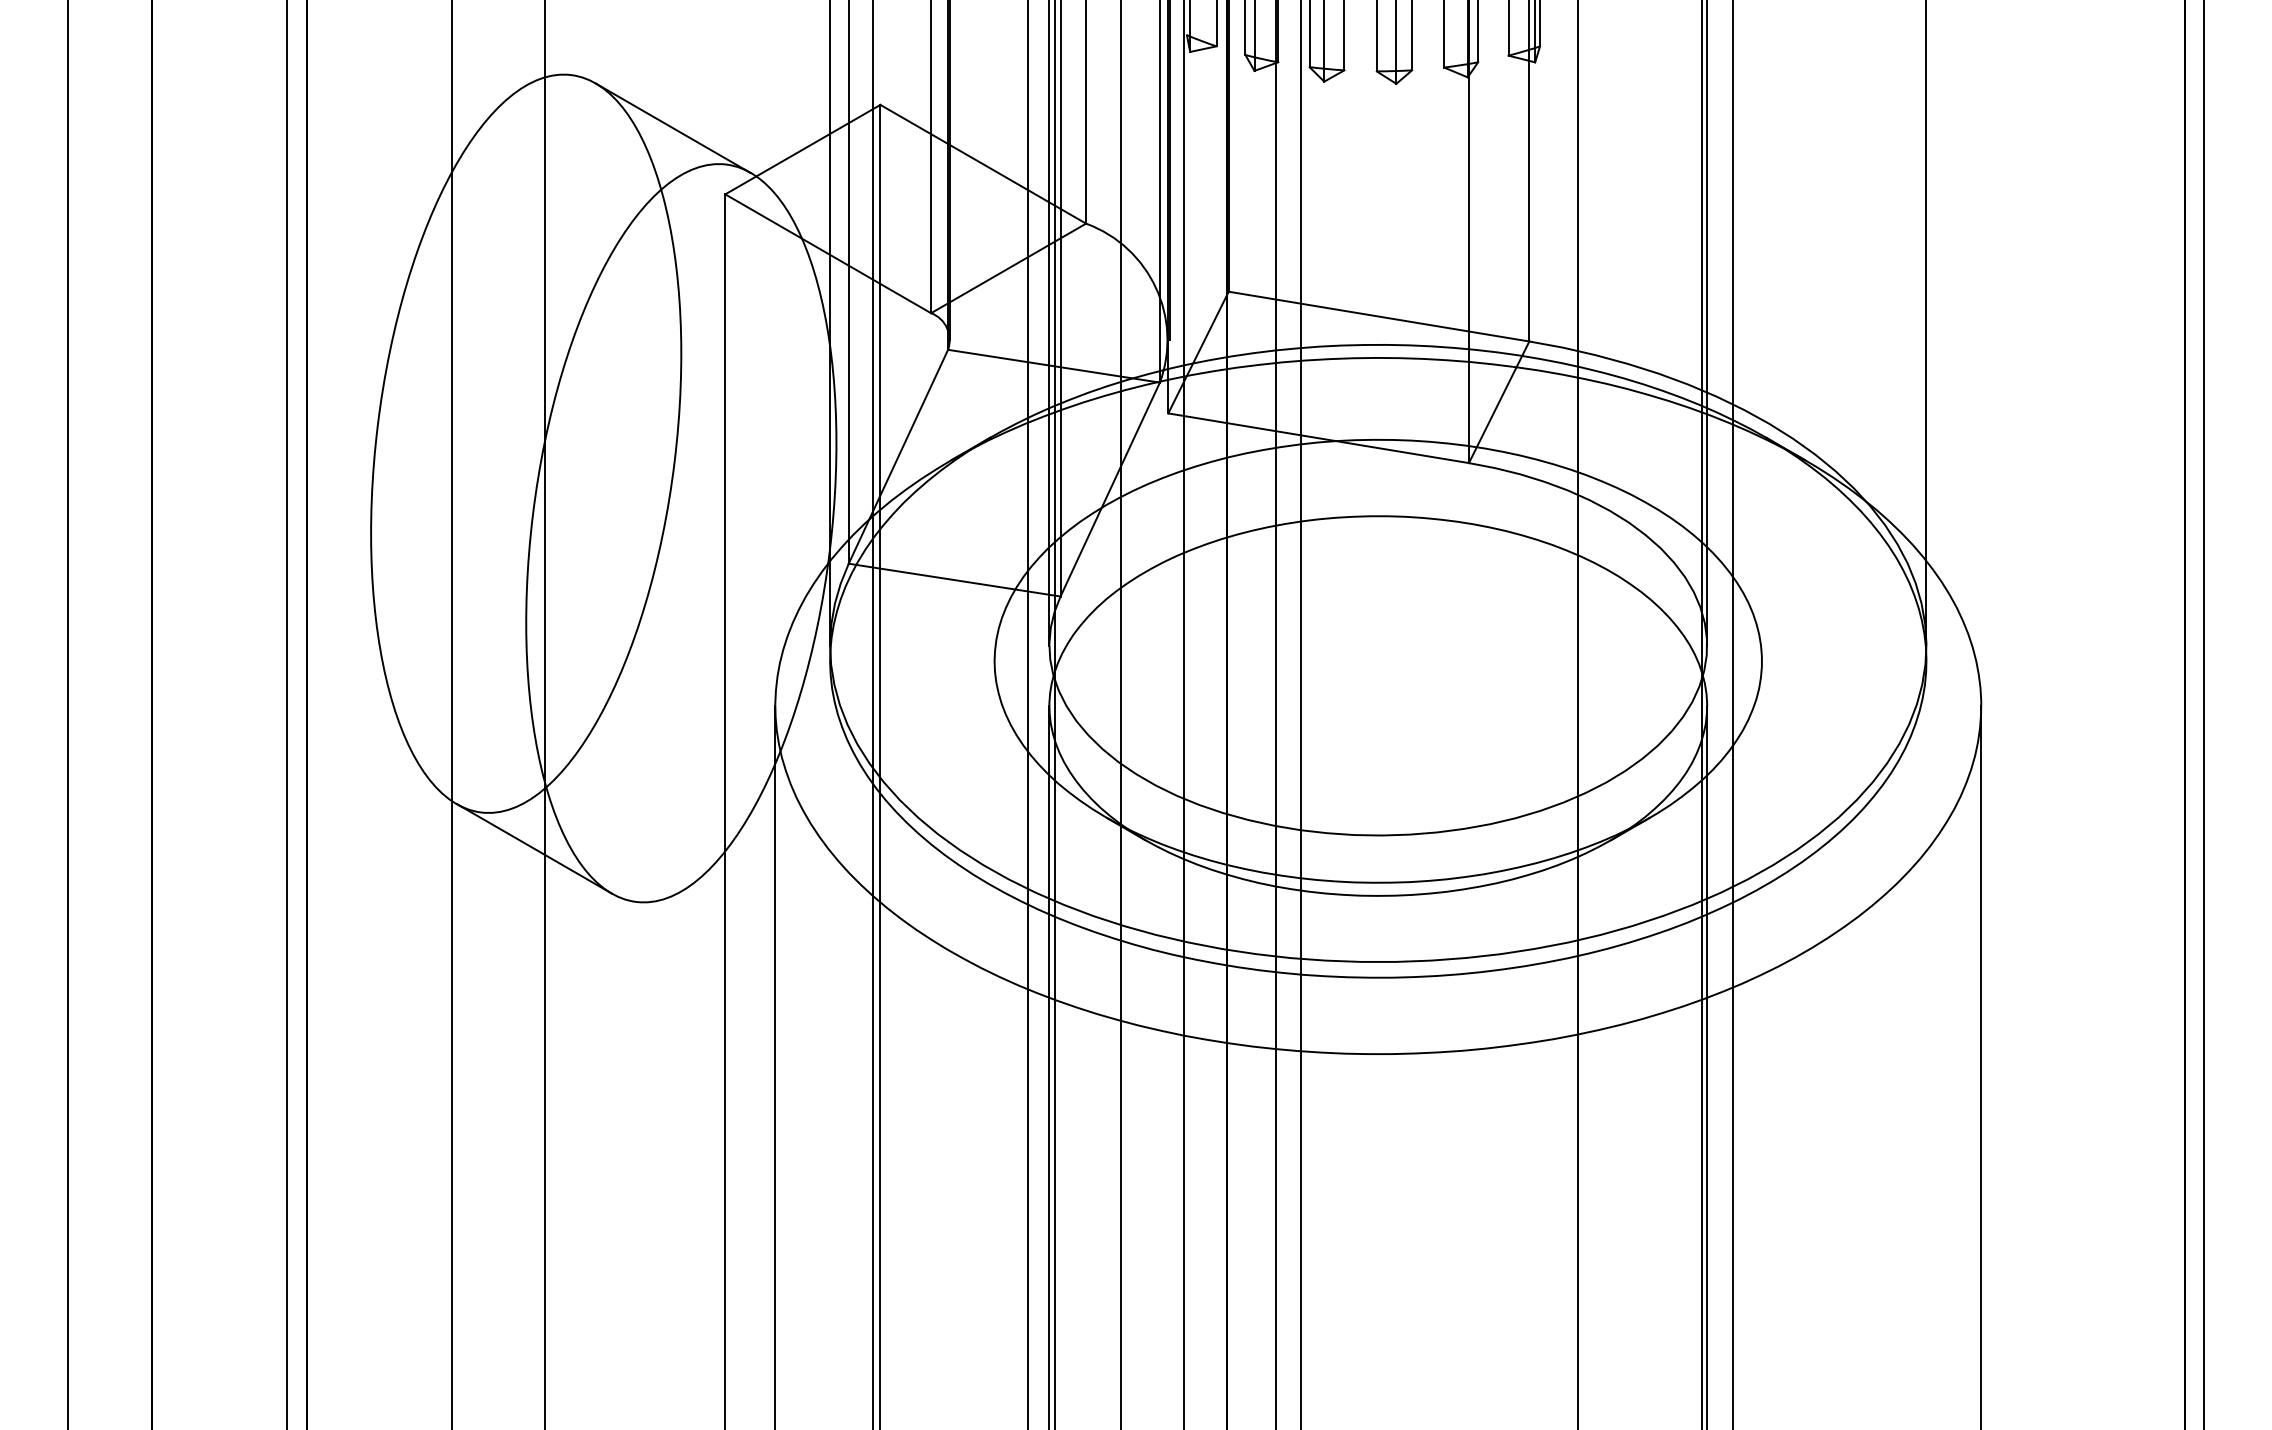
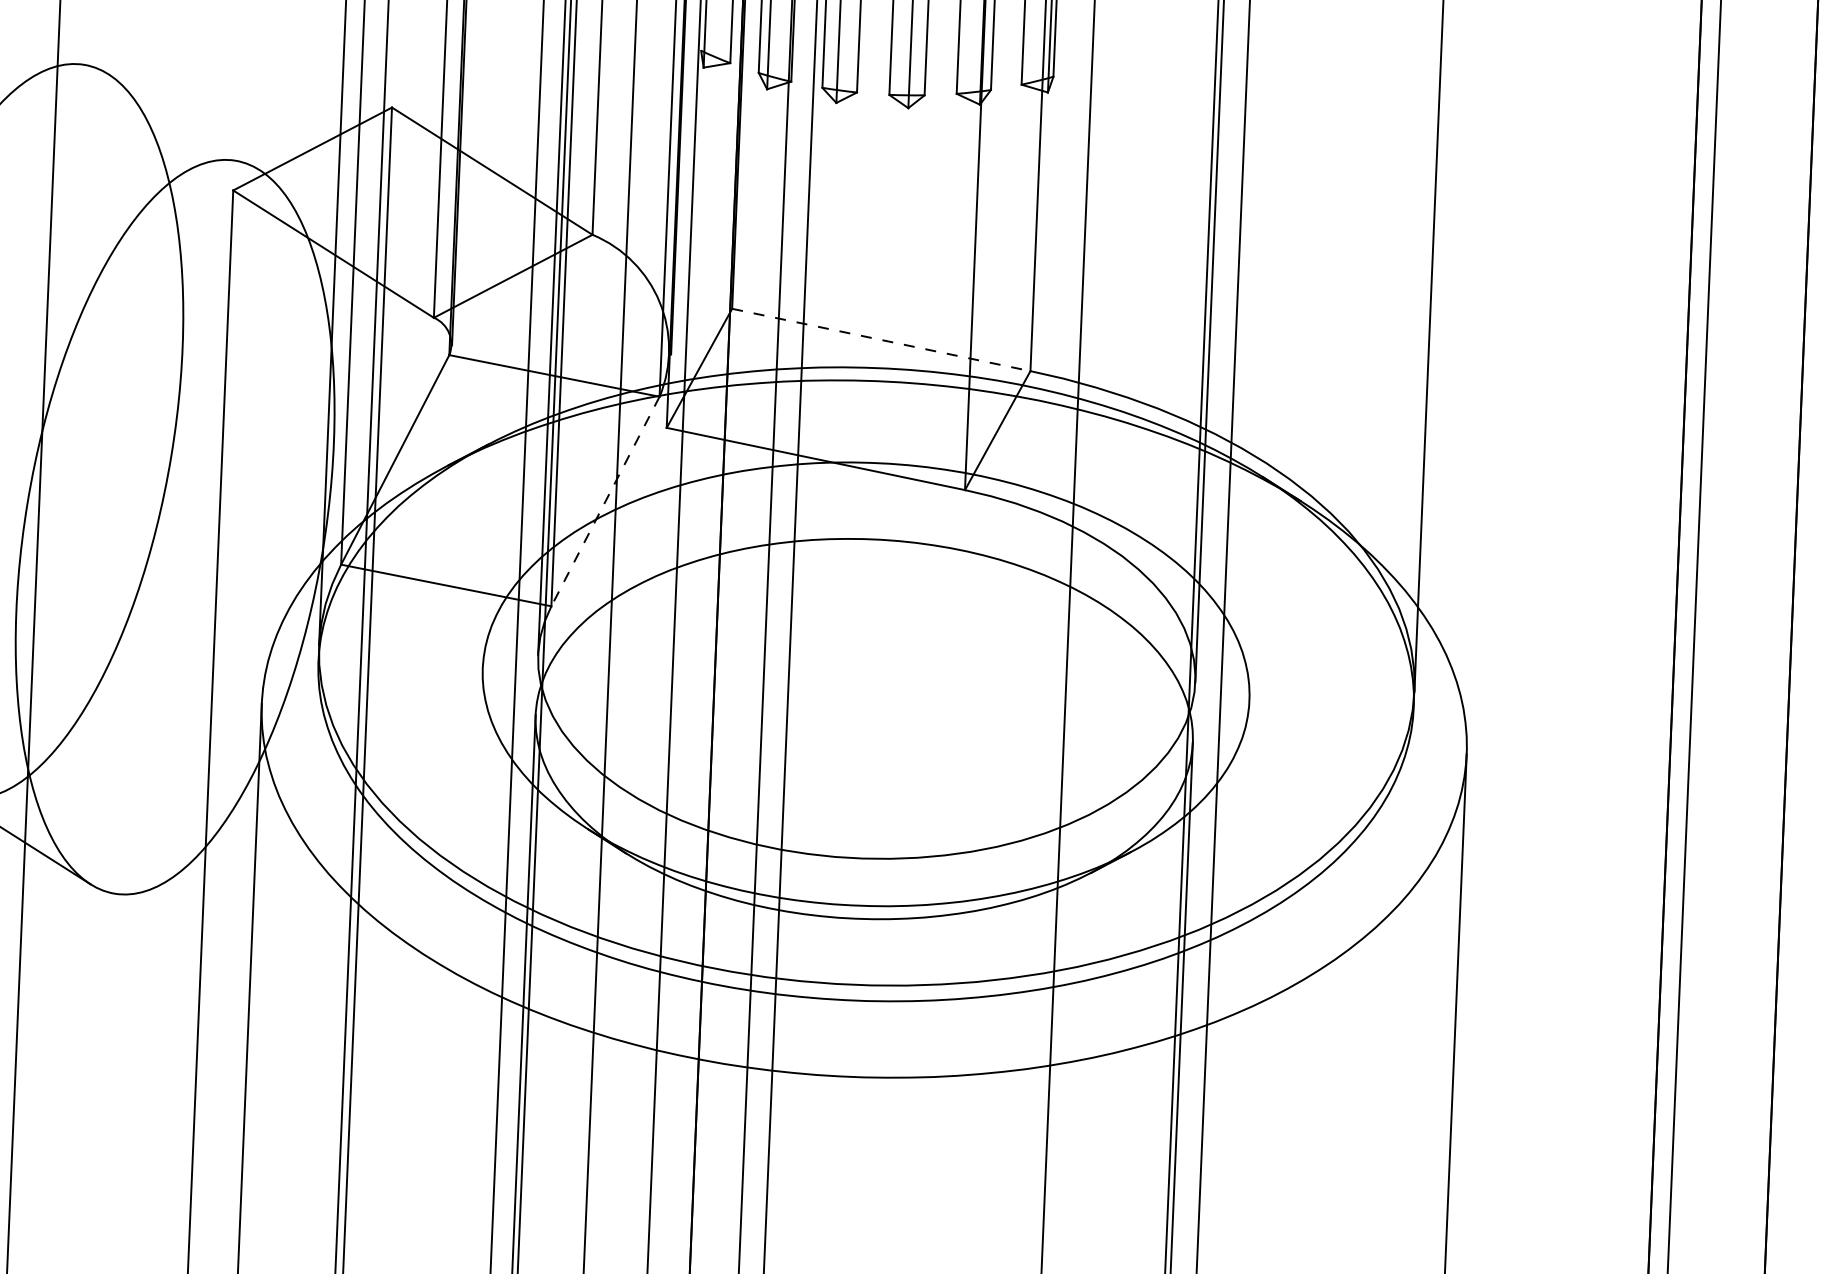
line: (672, 127) -> (183, 121), removed
line: (1379, 316) -> (881, 339), solid -> dashed
line: (1110, 489) -> (605, 501), solid -> dashed

